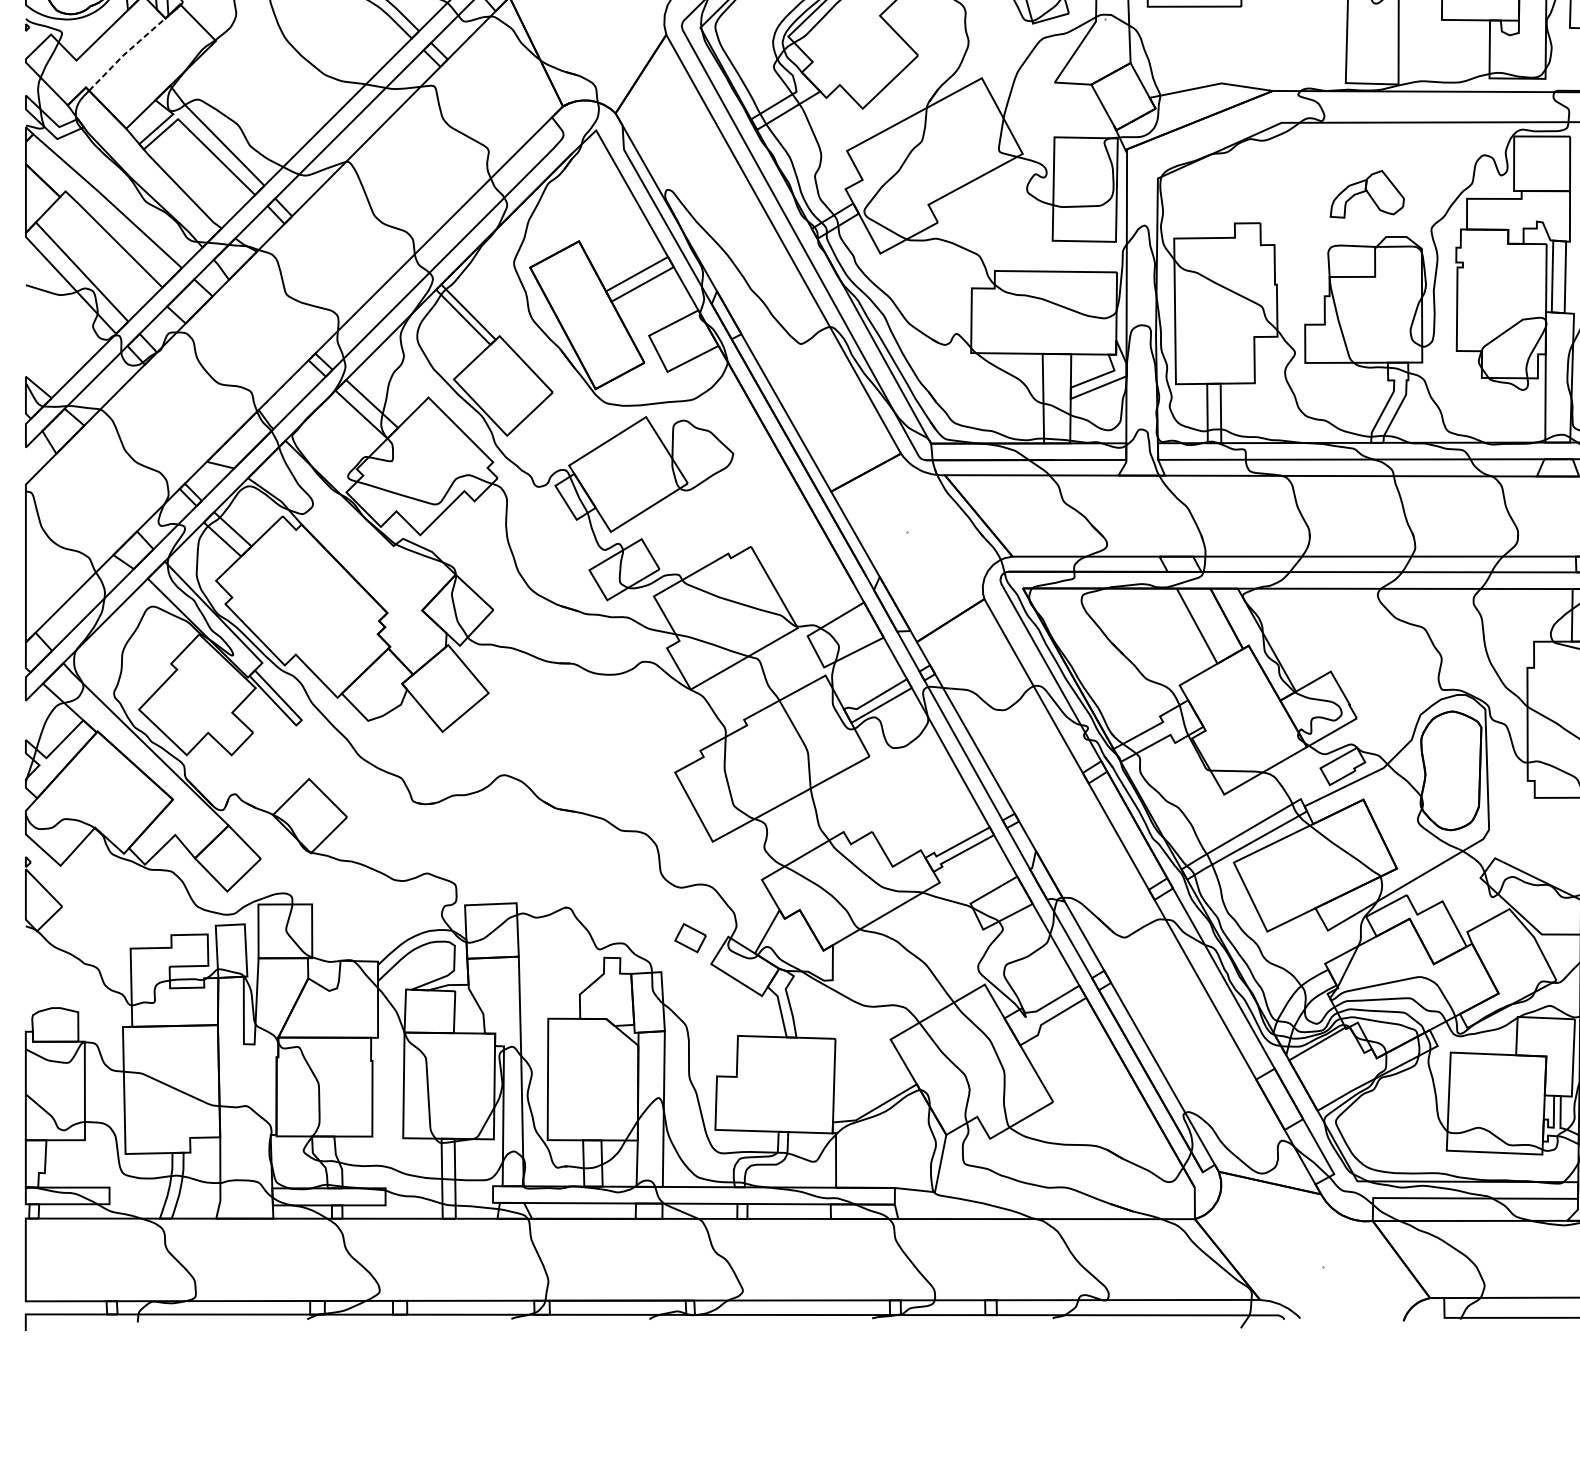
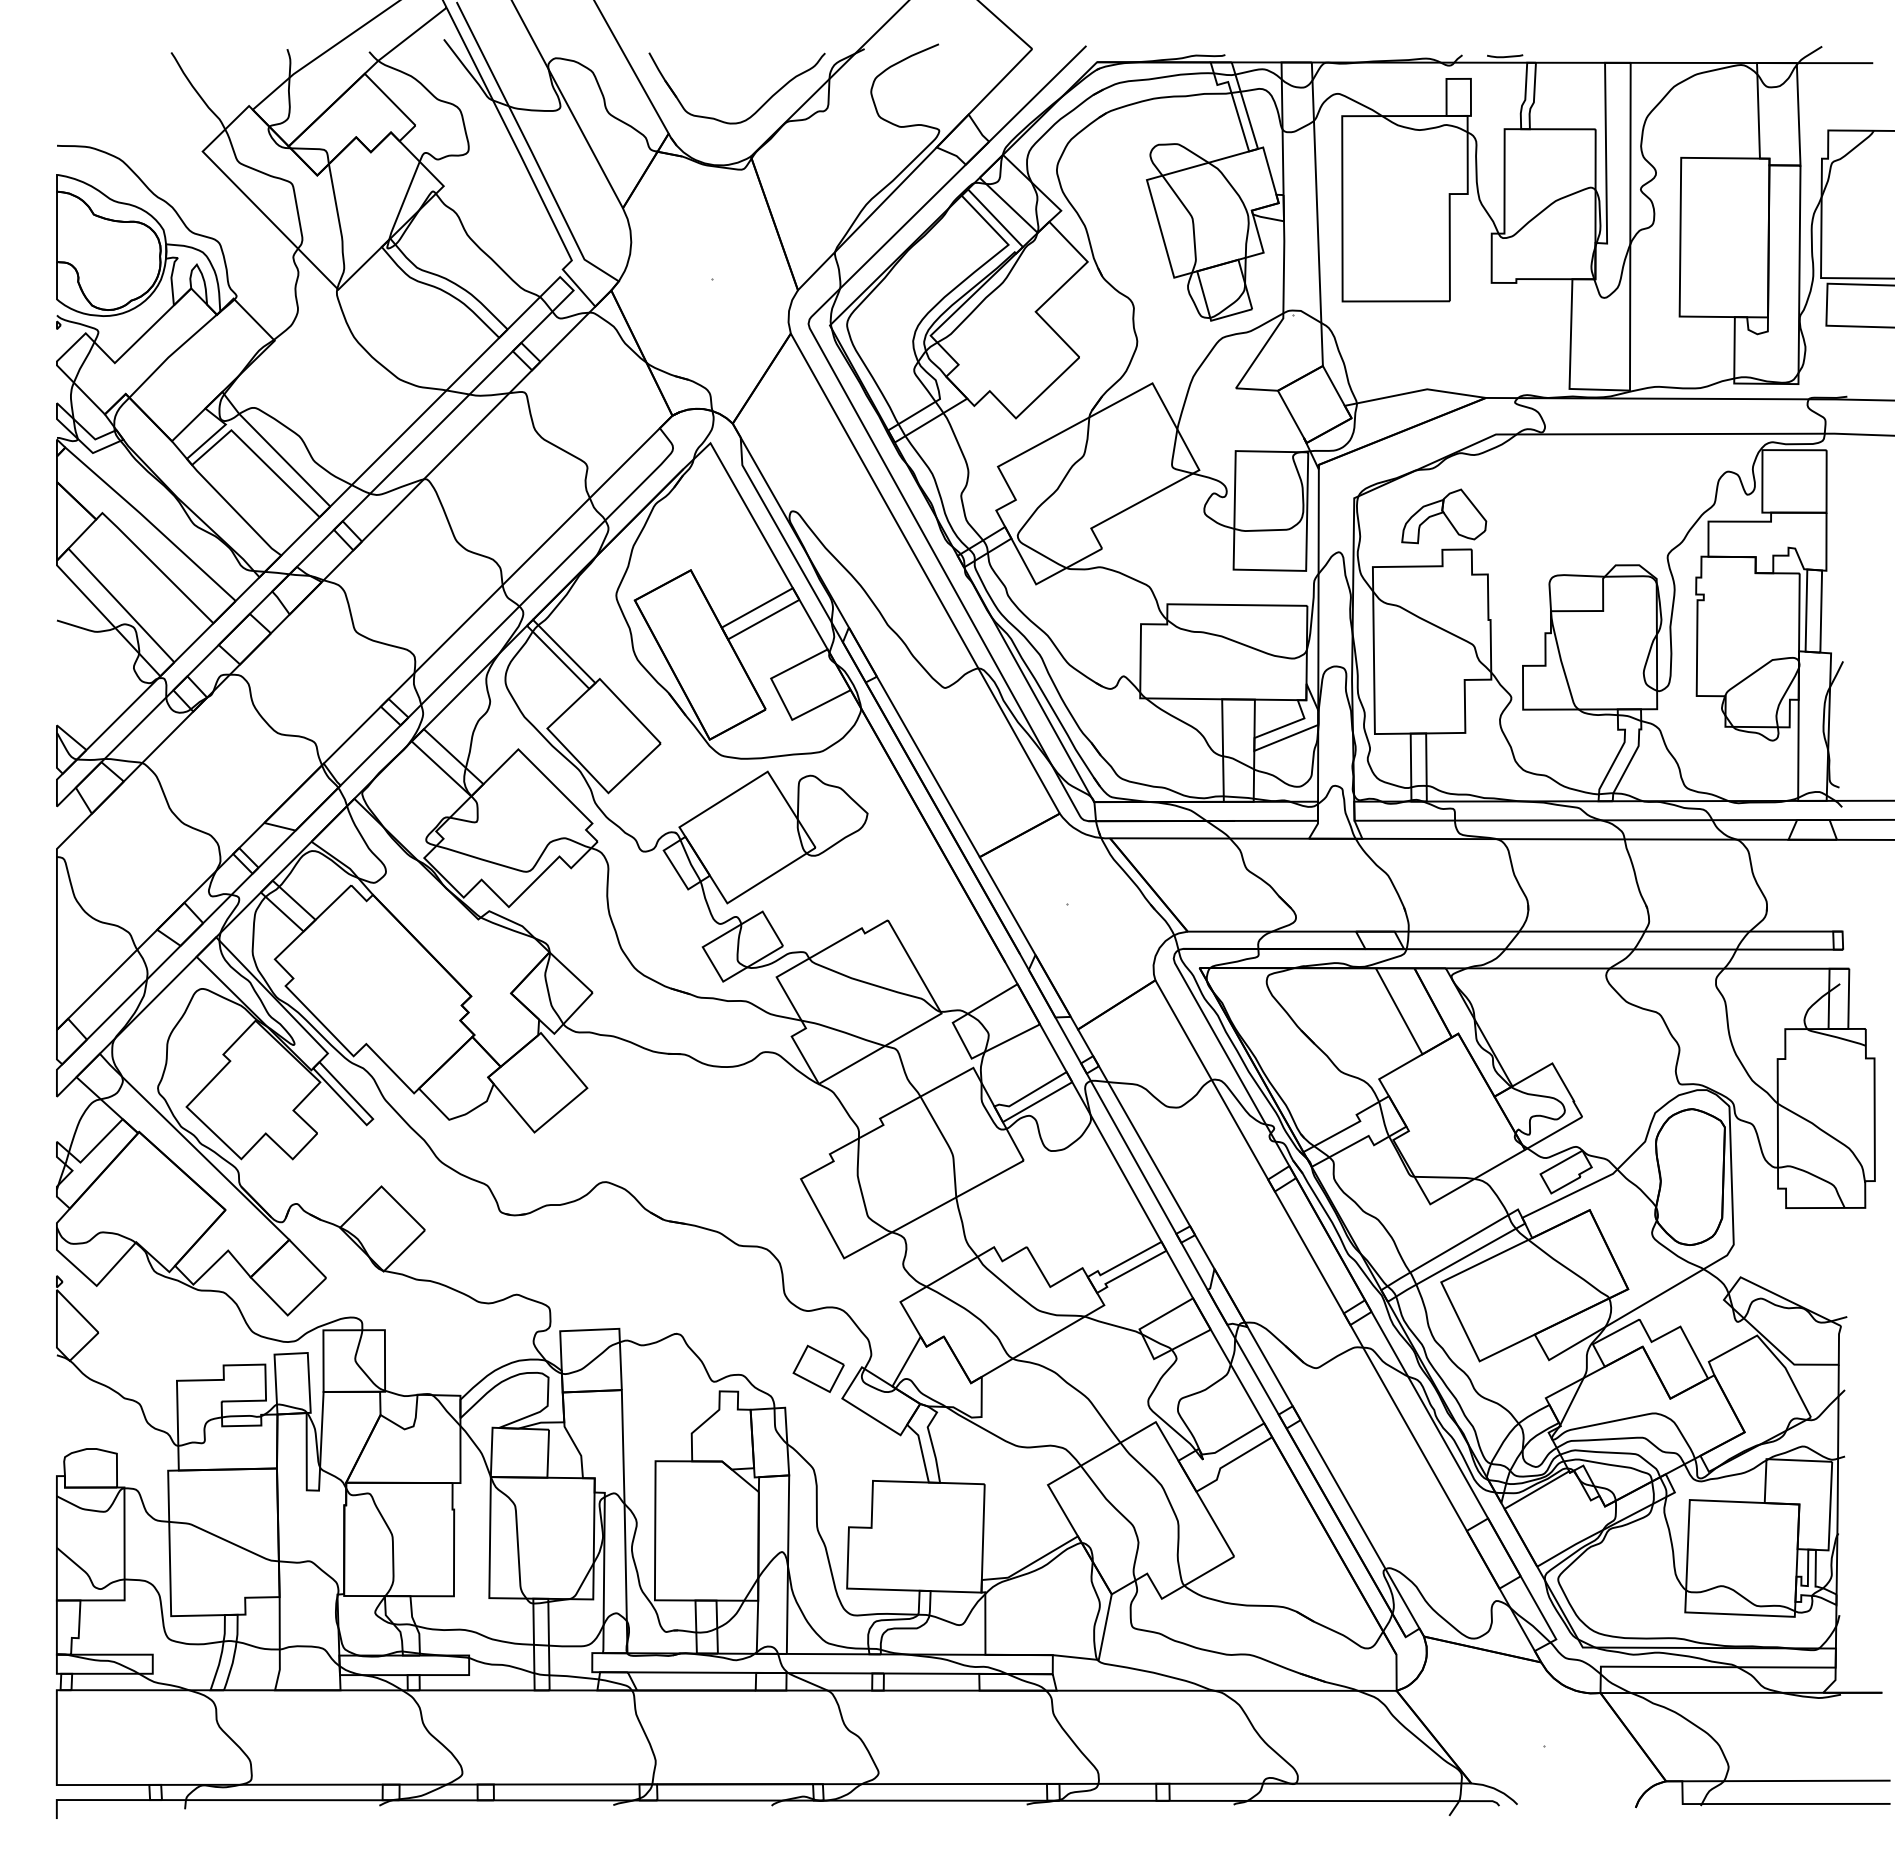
line: (125, 53) -> (171, 354), dashed -> solid
part: (1367, 194) -> (1444, 516), moved
part: (690, 937) -> (818, 1368), size x1.43

